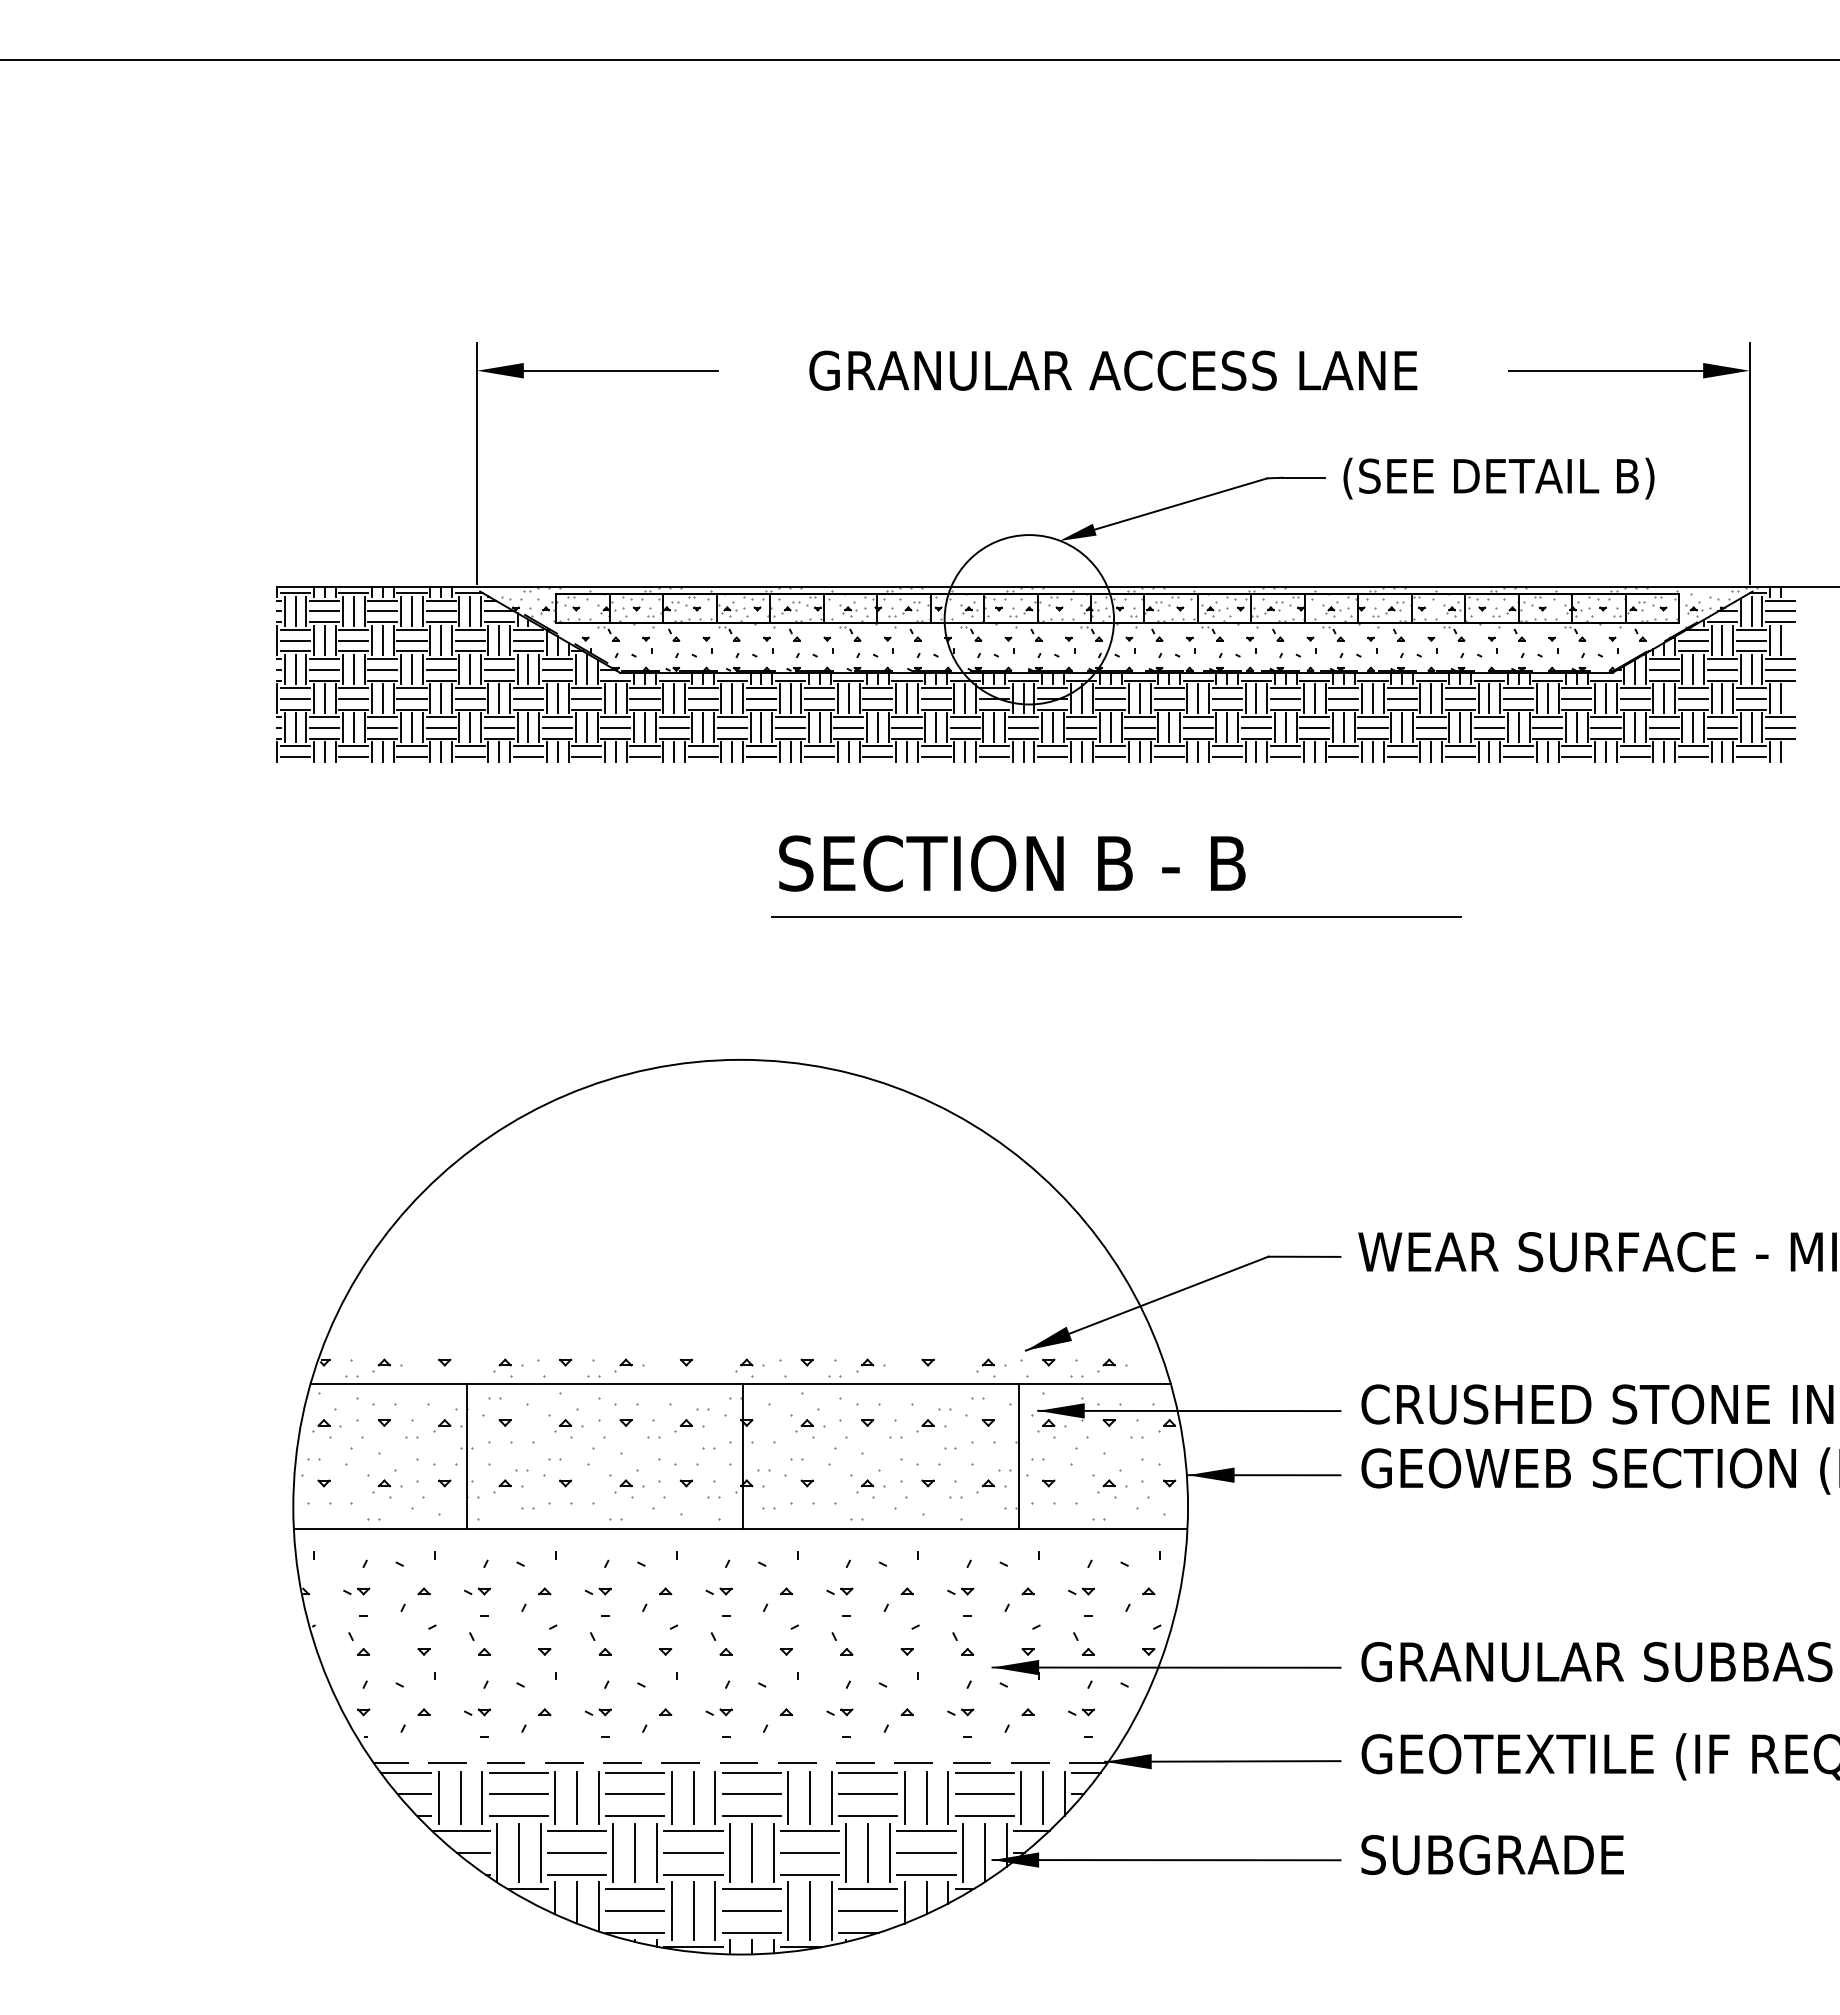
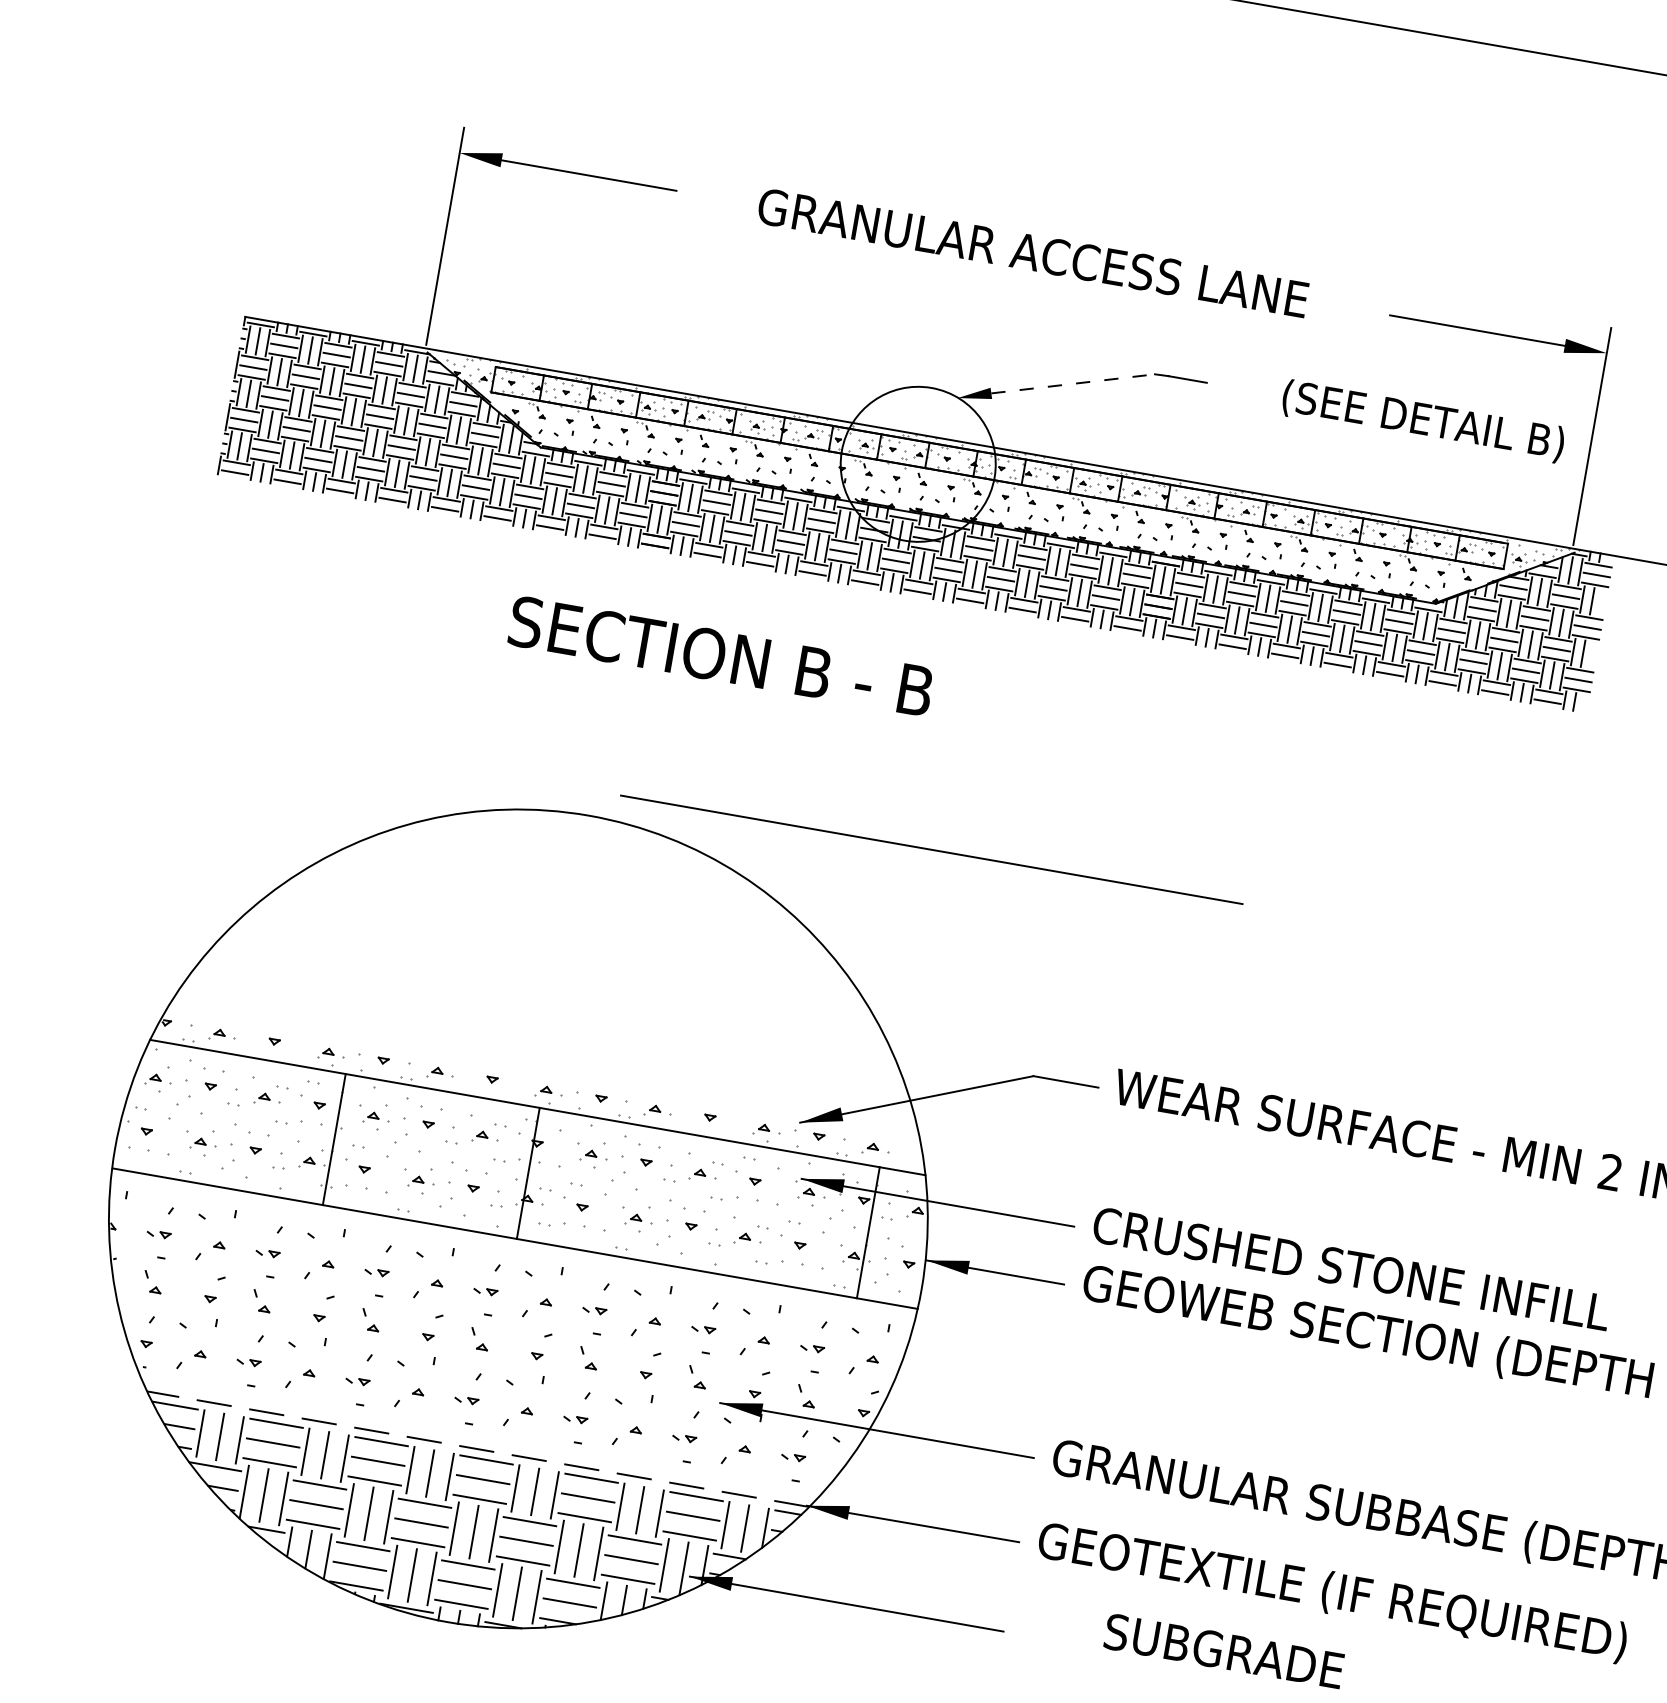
text: (1498, 478) -> (1422, 421), moved
line: (1181, 503) -> (1073, 383), solid -> dashed
text: (1012, 863) -> (721, 656), moved
line: (1116, 916) -> (932, 849), moved
line: (466, 1456) -> (334, 1139), moved
line: (1019, 1456) -> (868, 1232), moved
text: (1492, 1854) -> (1224, 1650), moved

